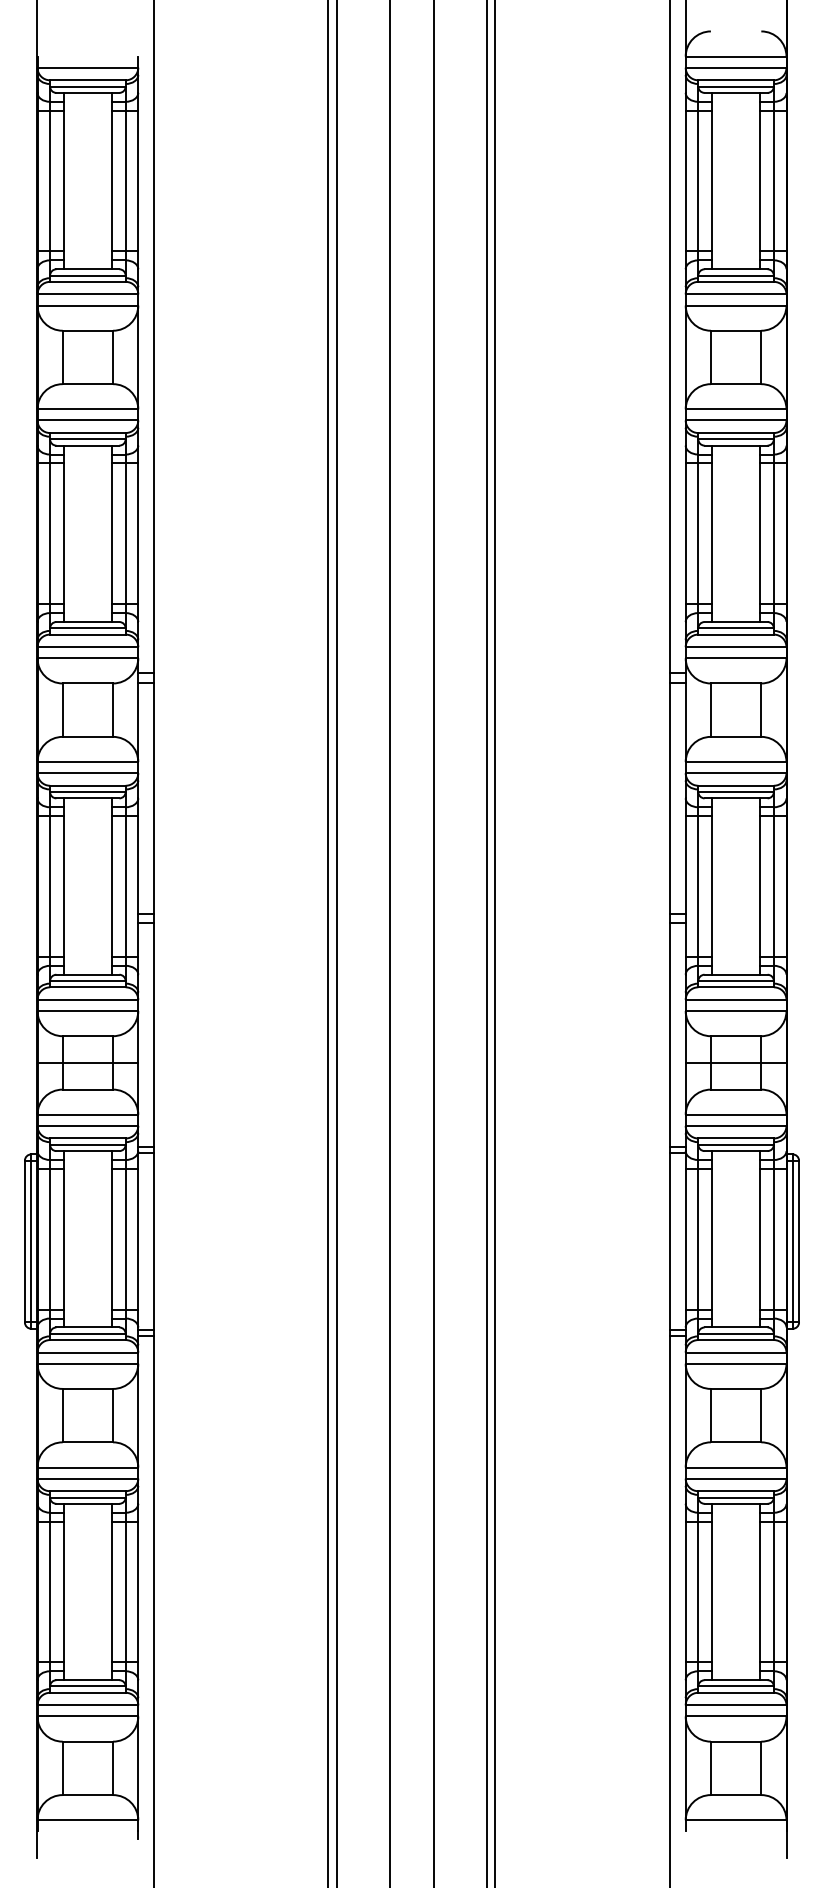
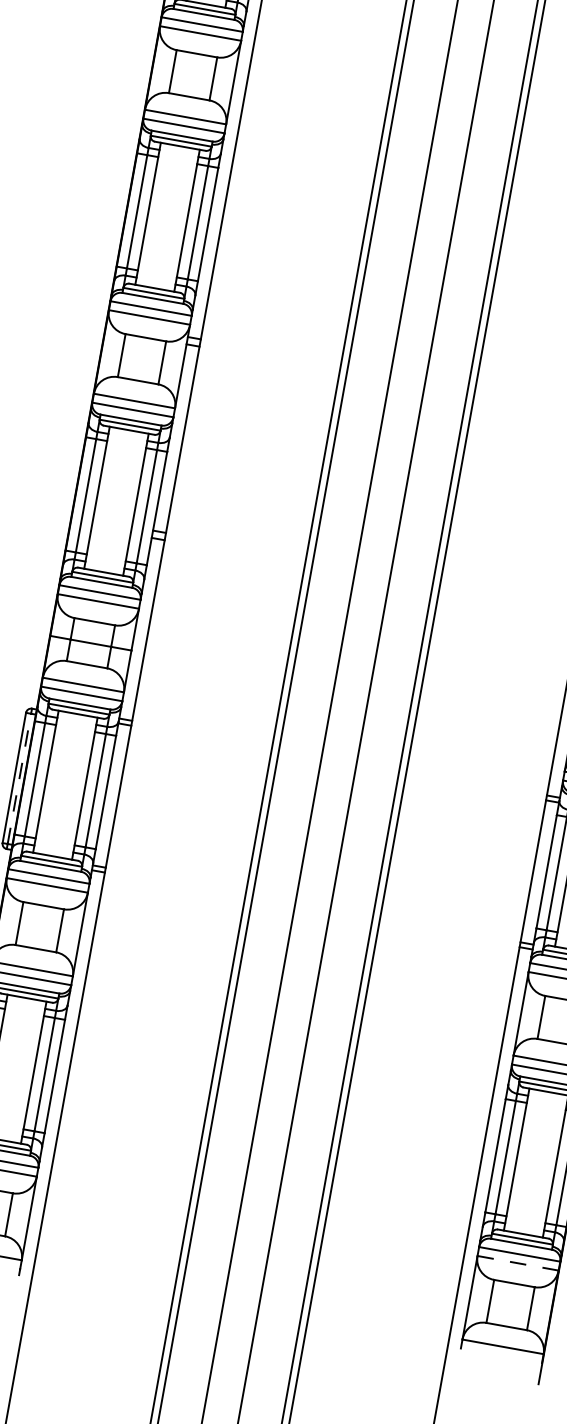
line: (31, 1241) -> (19, 778), solid -> dashed
line: (736, 1716) -> (518, 1263), solid -> dashed

